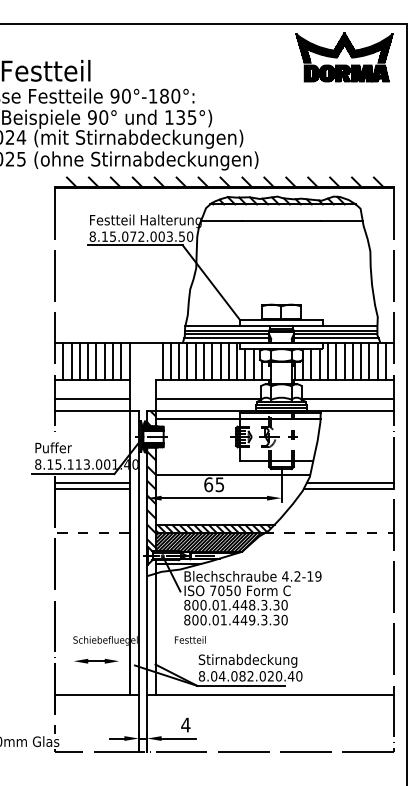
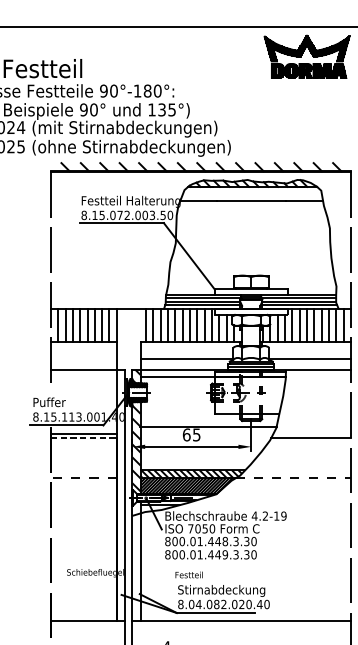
line: (92, 398) -> (83, 358), removed
line: (350, 483) -> (312, 433), removed
line: (92, 488) -> (83, 438), solid -> dashed
text: (190, 639) -> (189, 574), moved
part: (96, 661) -> (87, 591), removed

